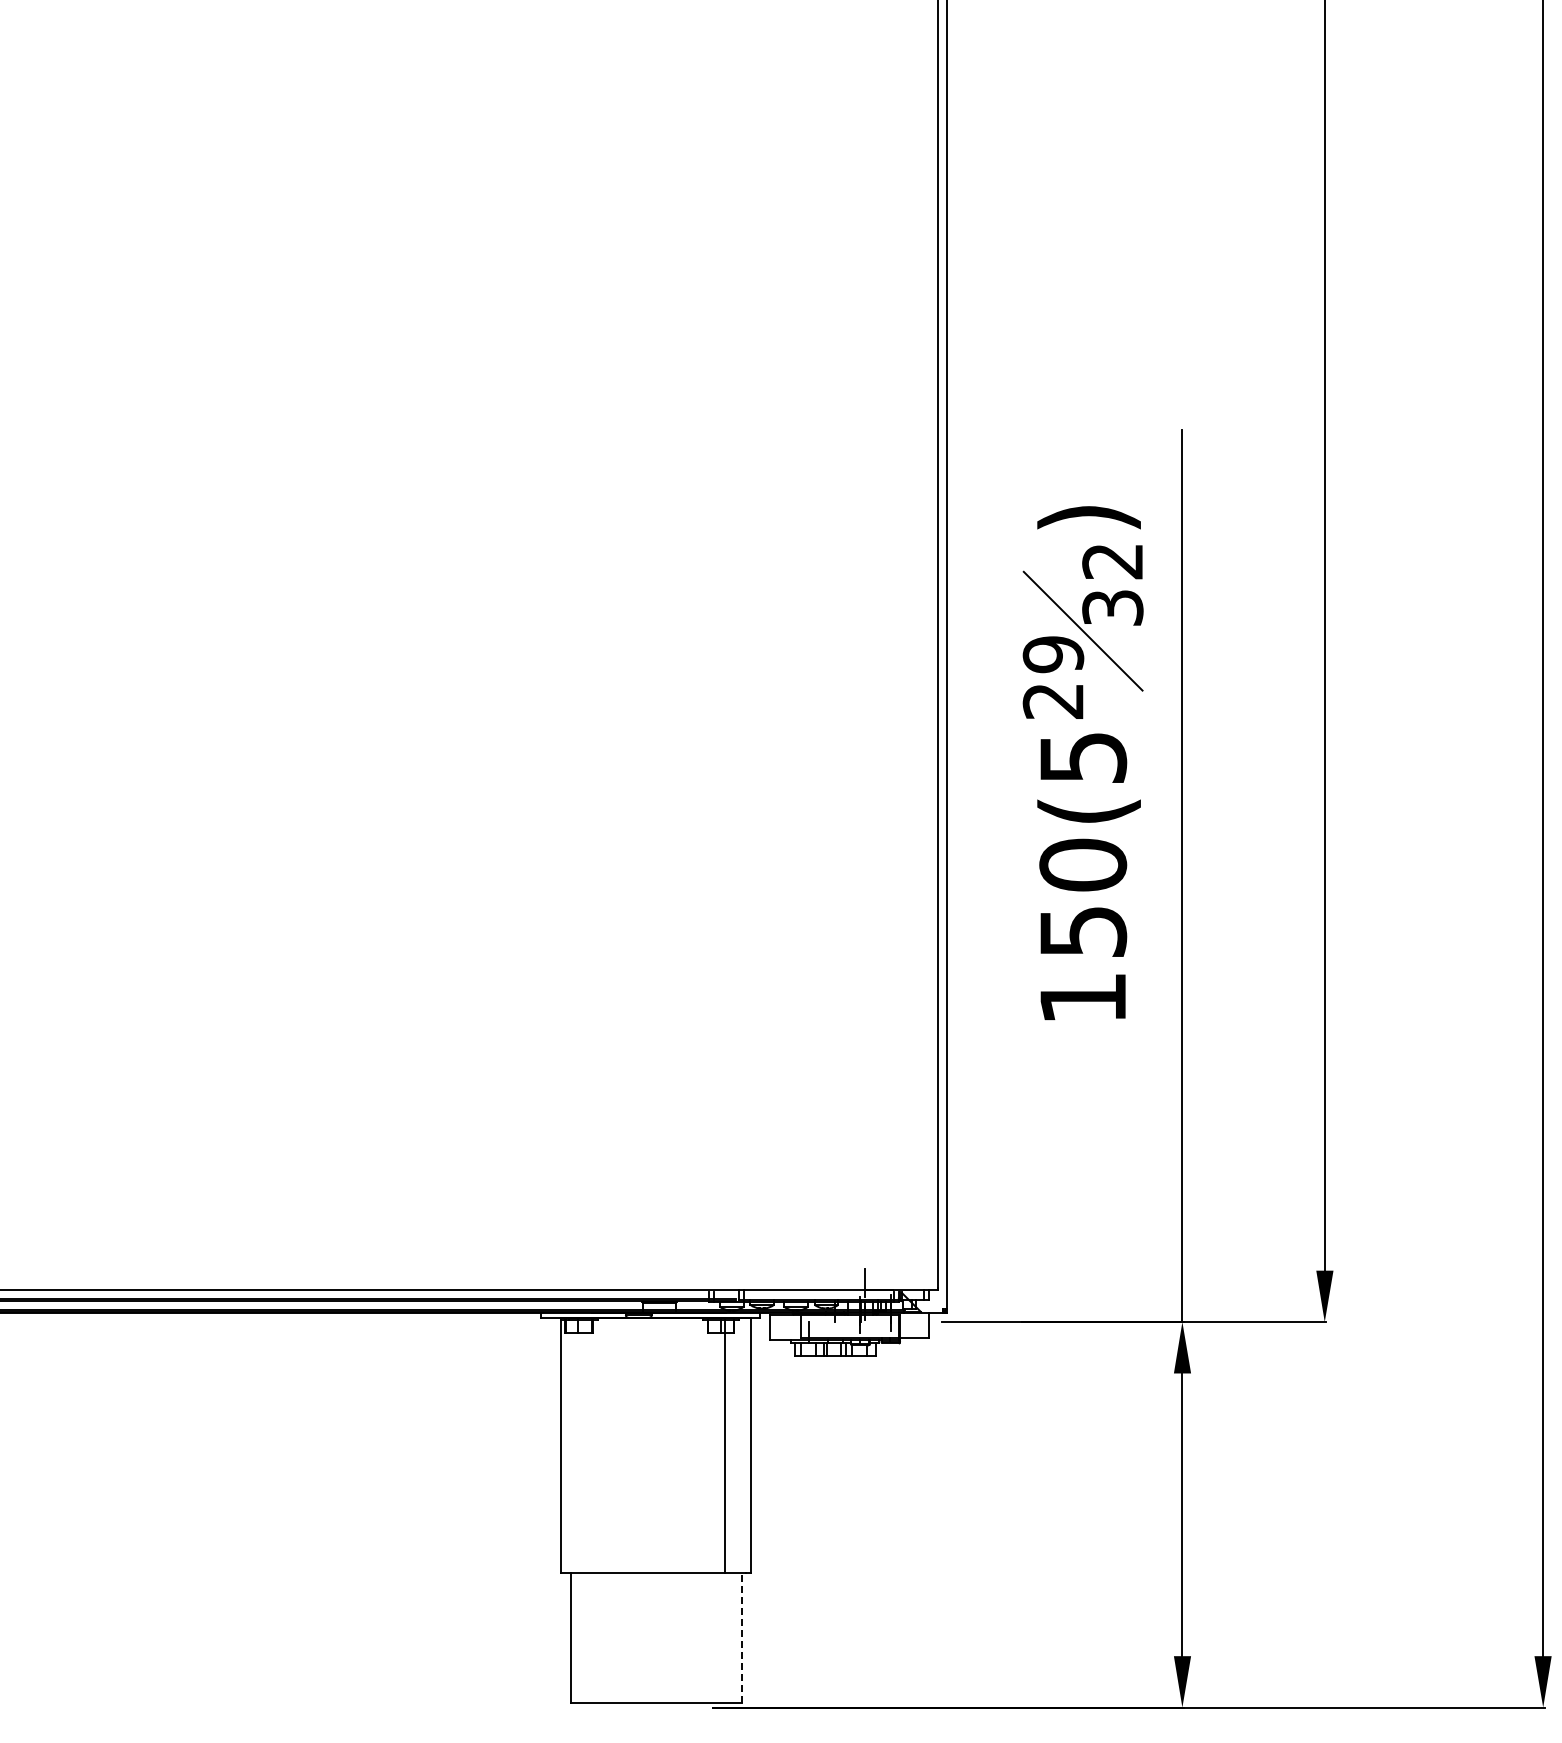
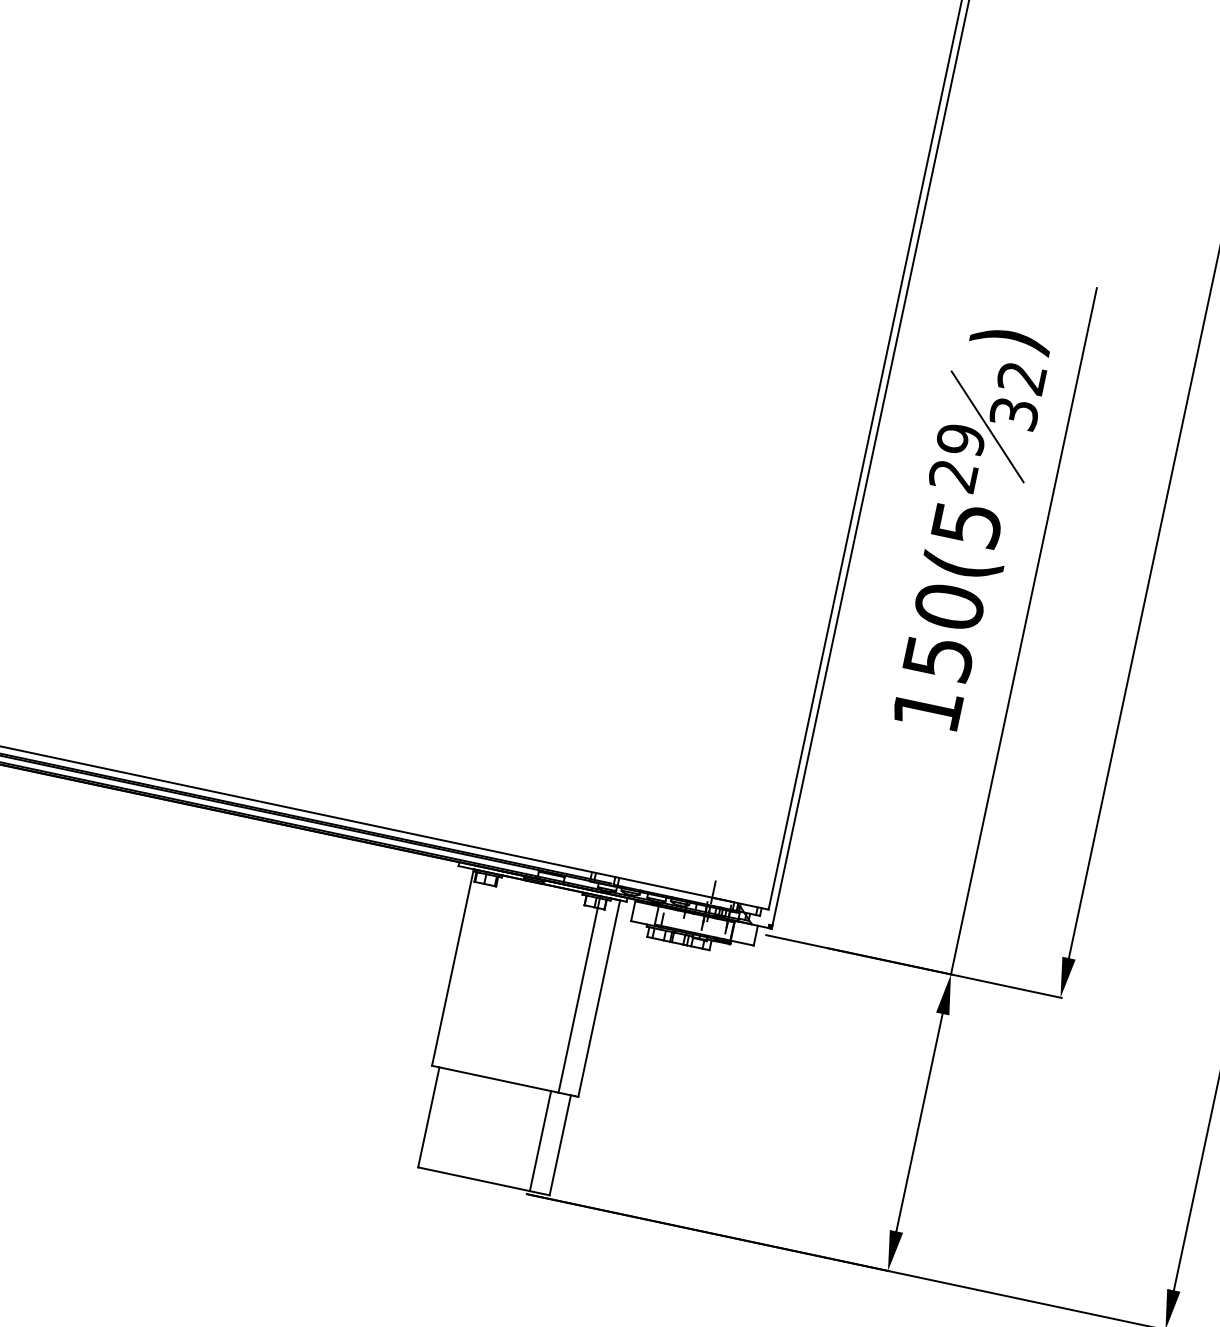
line: (715, 1637) -> (540, 1140), added
line: (741, 1637) -> (560, 1144), dashed -> solid

